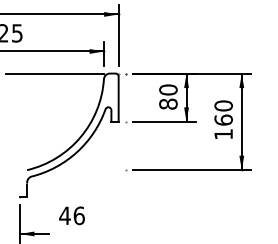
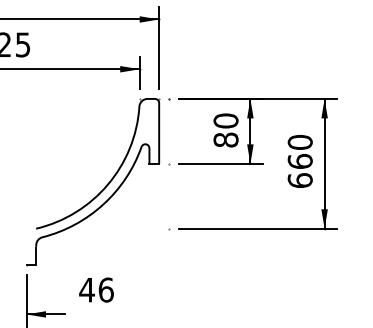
line: (54, 73) -> (73, 98), removed
text: (223, 134) -> (299, 180), 160 -> 660

